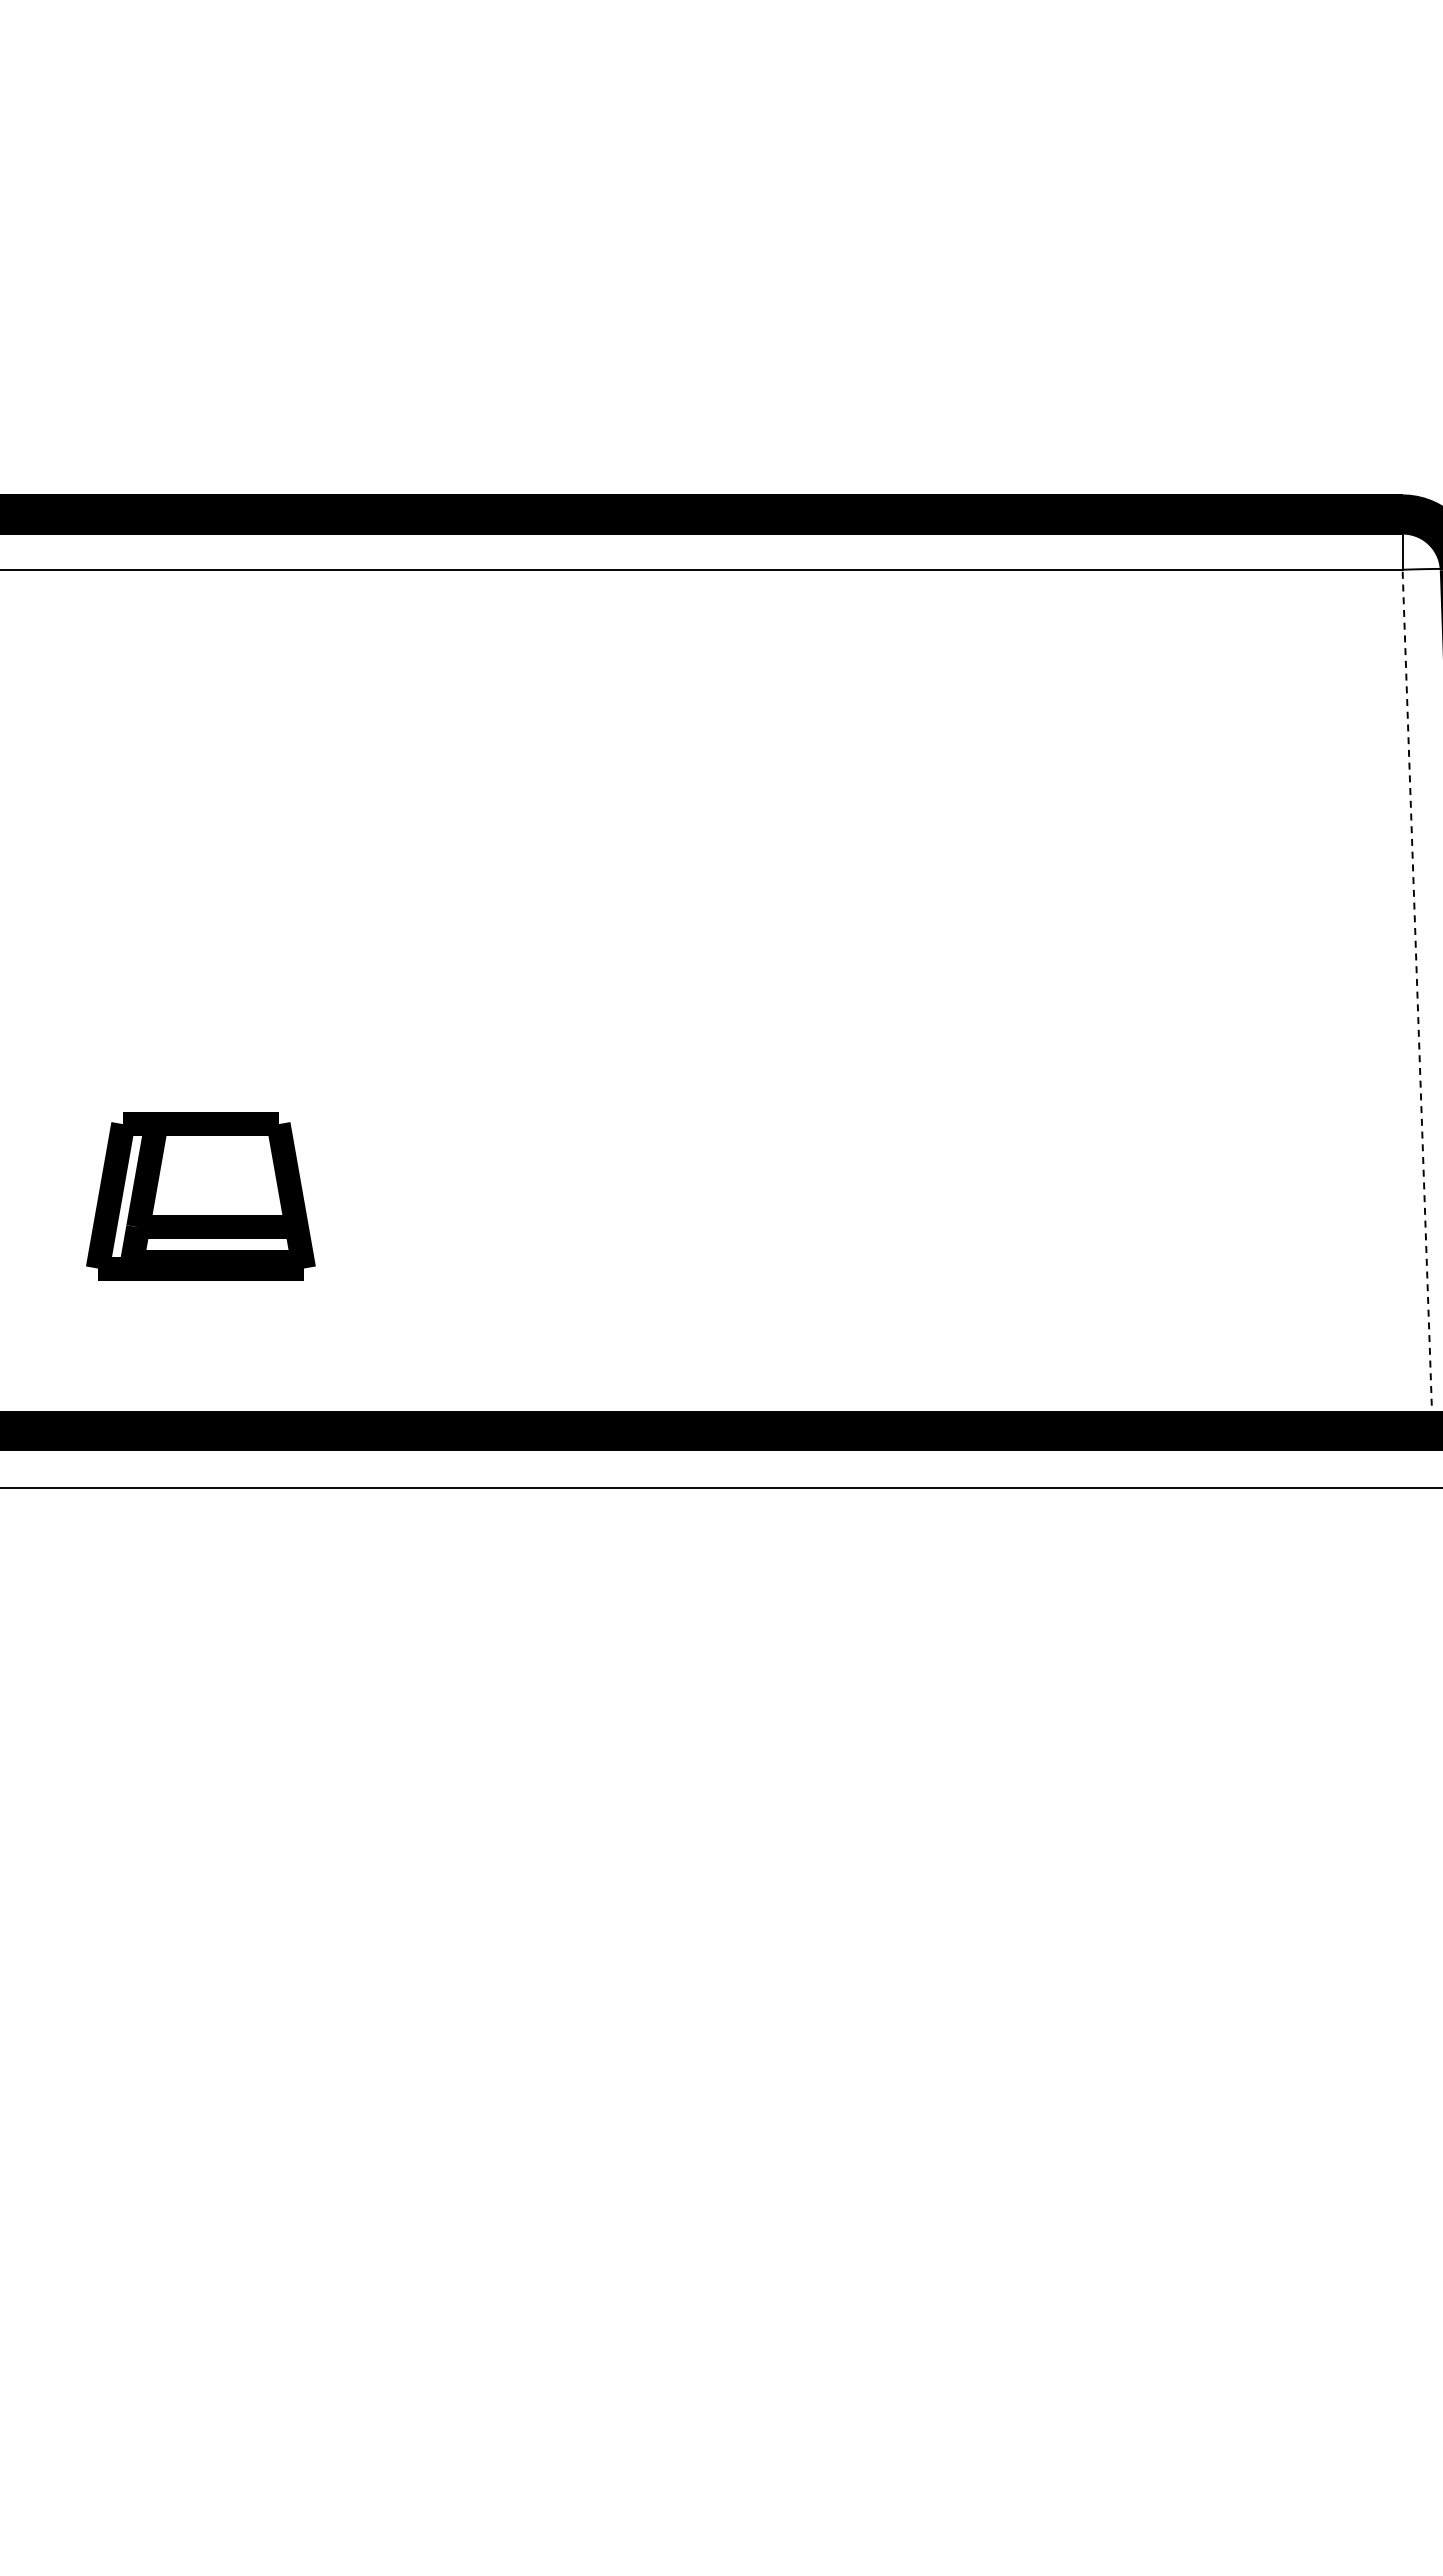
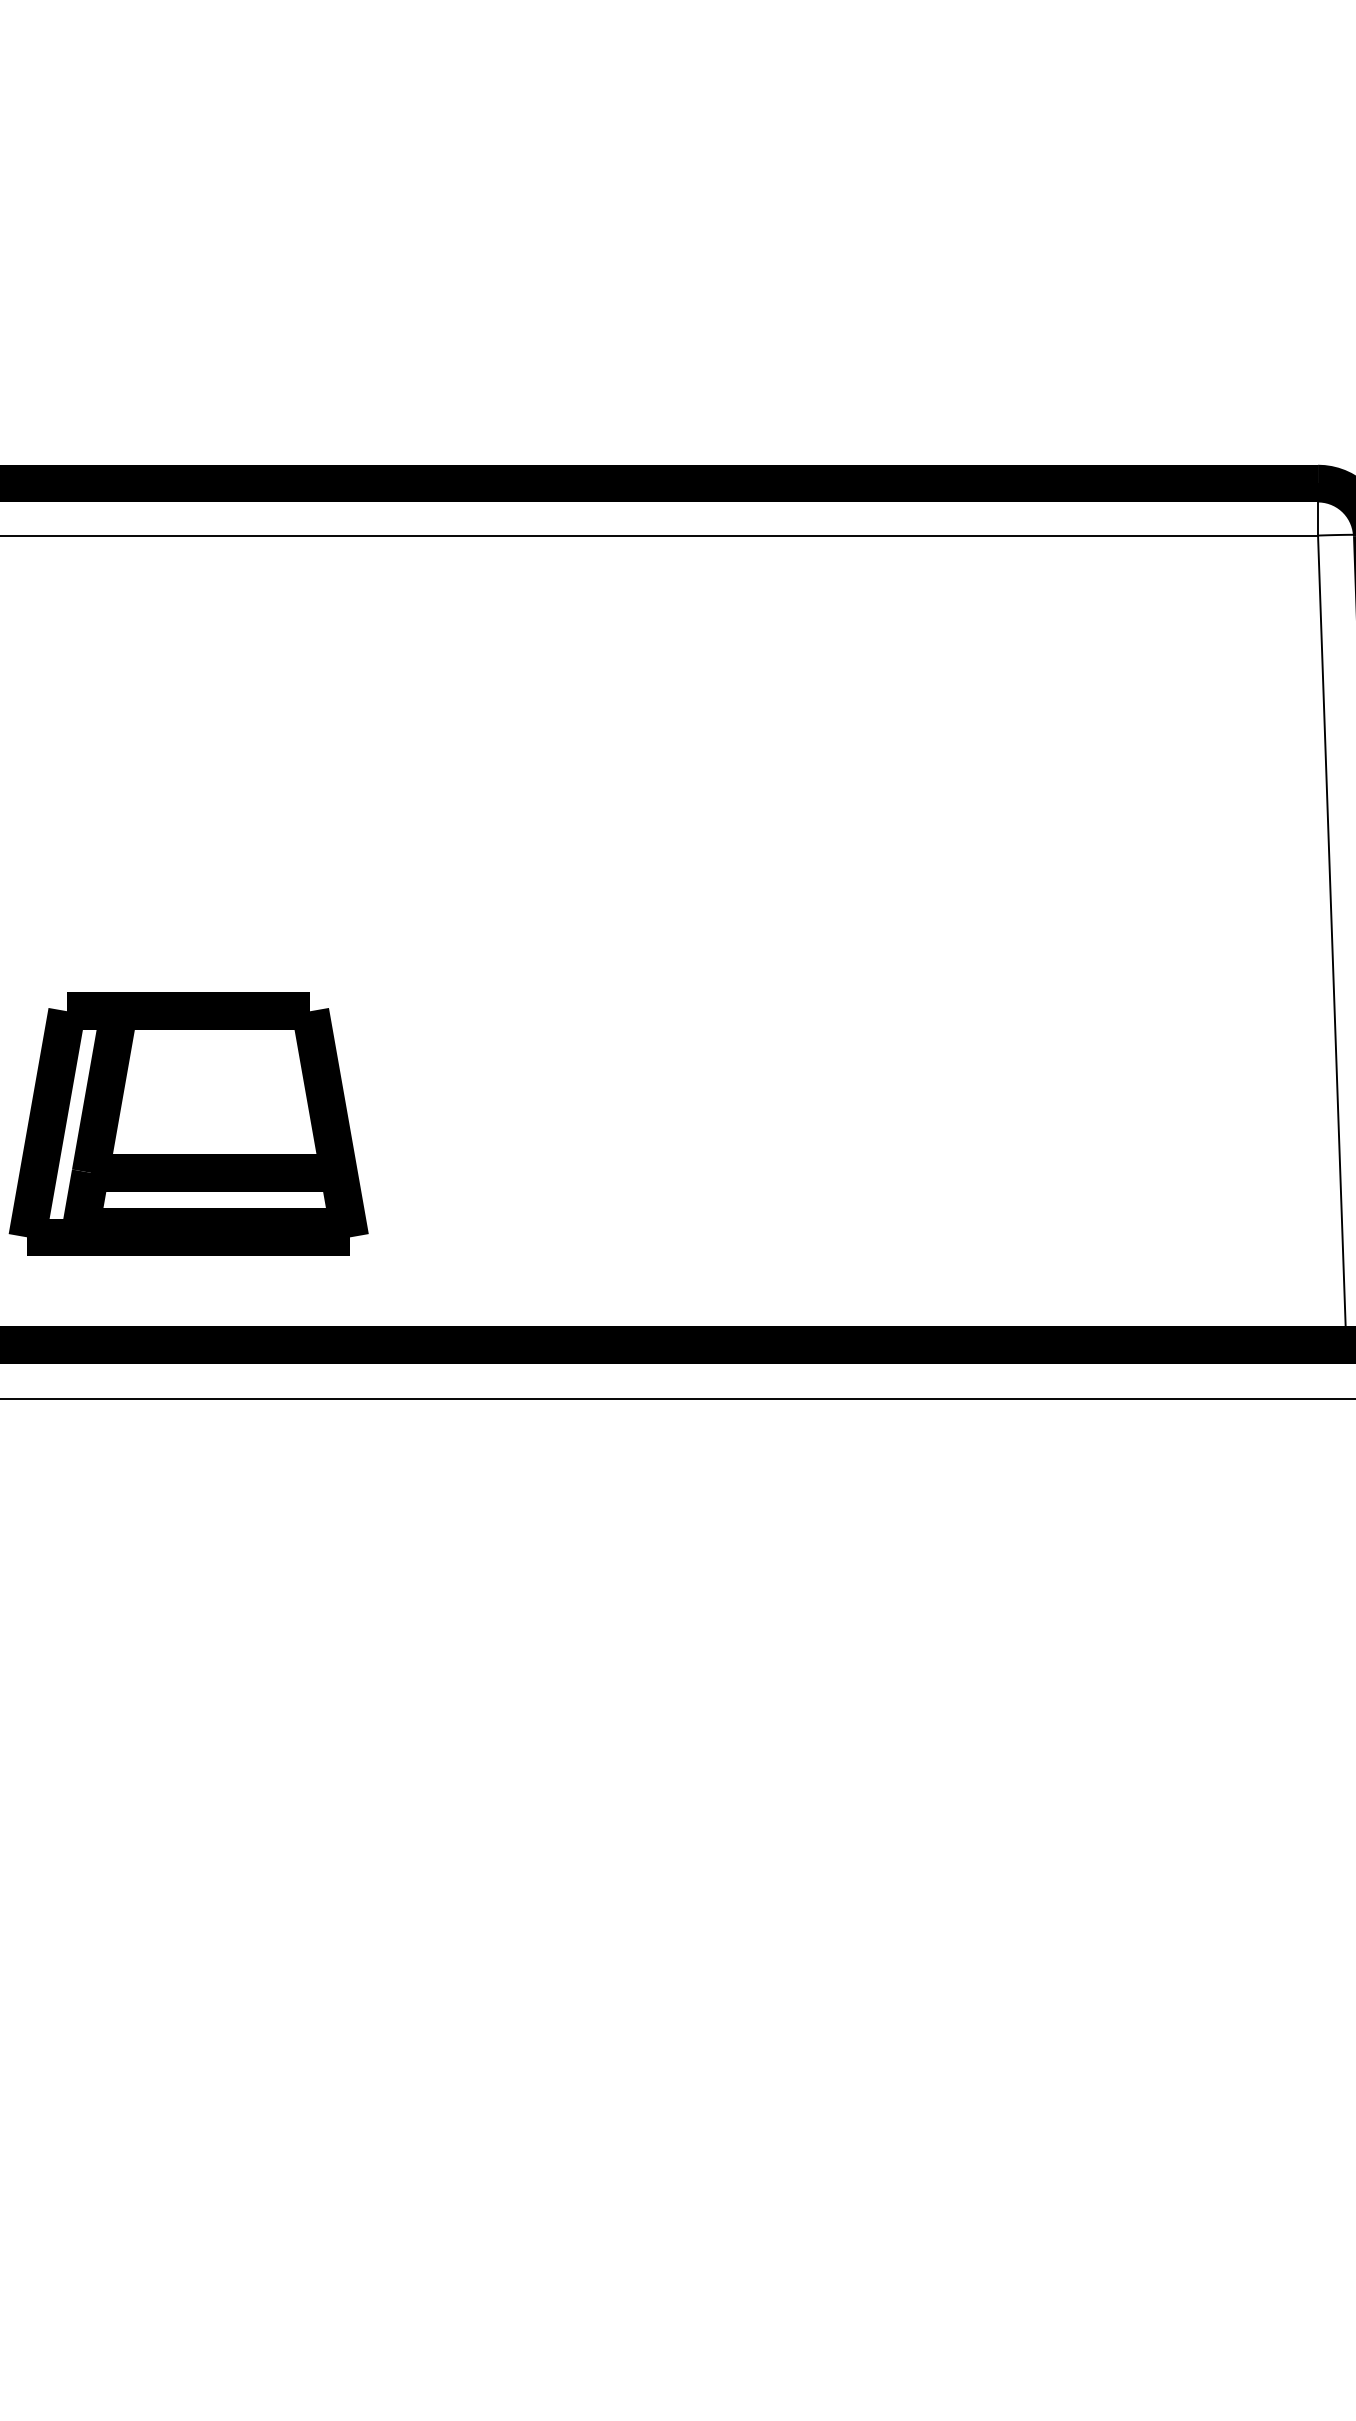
line: (1417, 1000) -> (1332, 940), dashed -> solid
part: (200, 1196) -> (188, 1124), size x1.67

